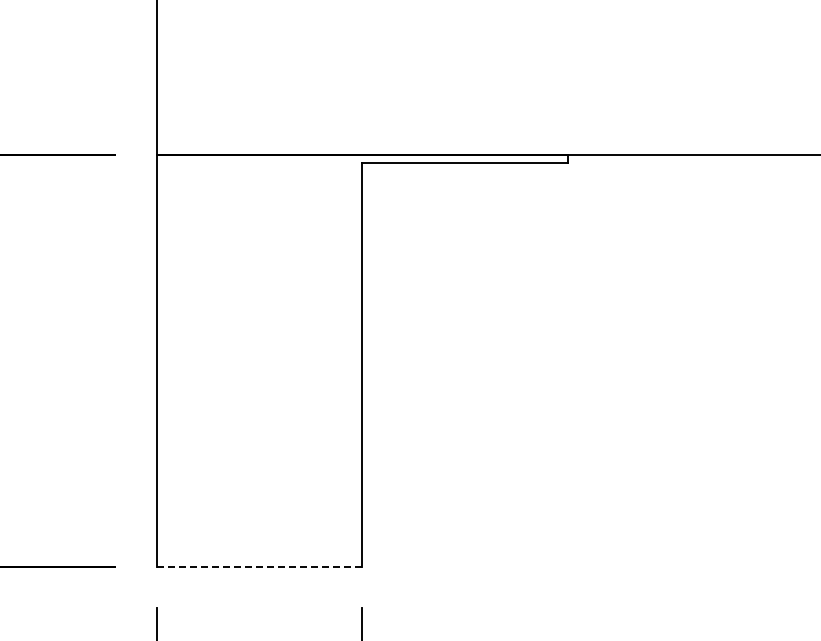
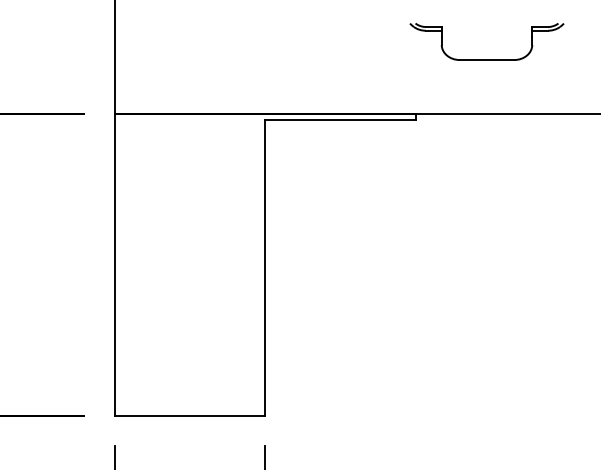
part: (664, 81) -> (486, 59), added
line: (259, 567) -> (189, 415), dashed -> solid

